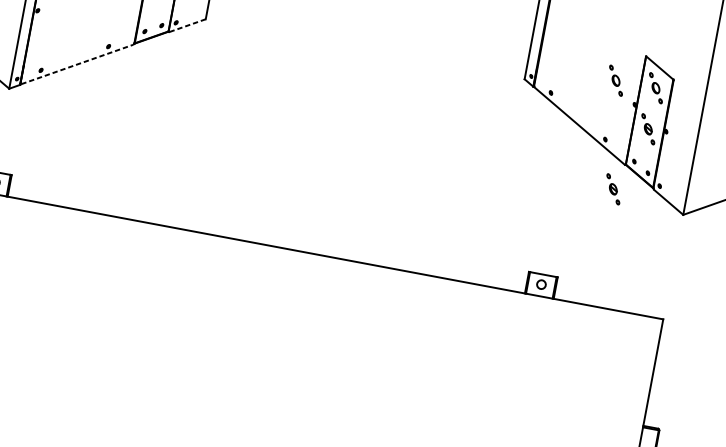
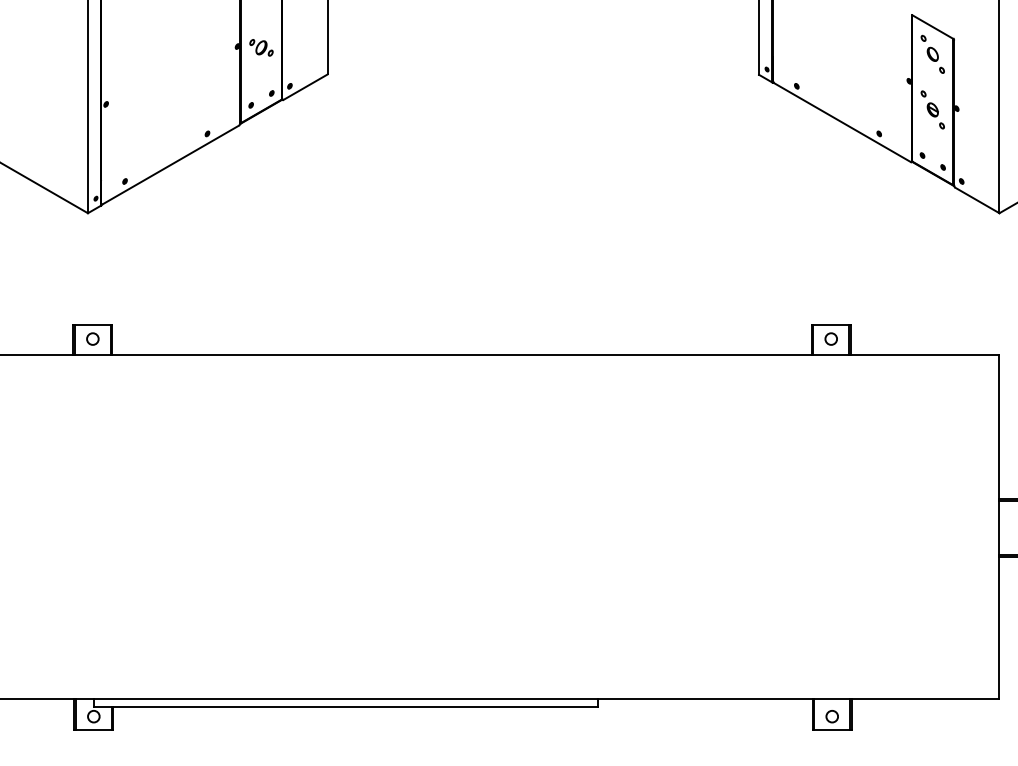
line: (188, 25) -> (306, 86), dashed -> solid
line: (77, 64) -> (170, 164), dashed -> solid
part: (615, 80) -> (878, 53), removed
part: (613, 188) -> (901, 196), removed

